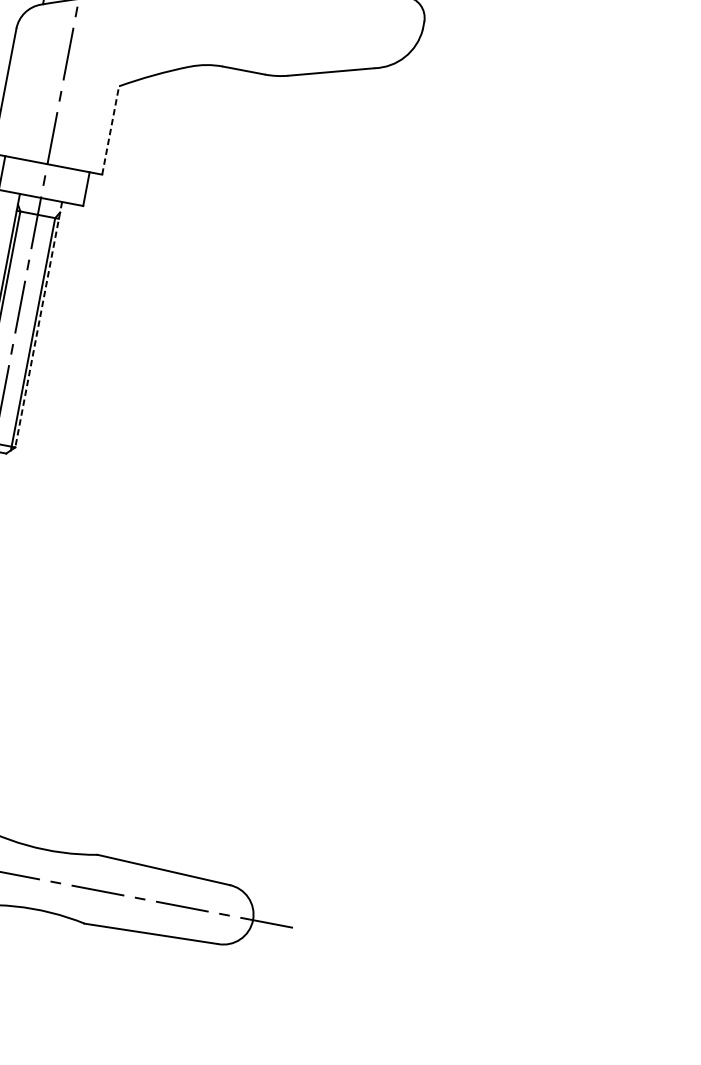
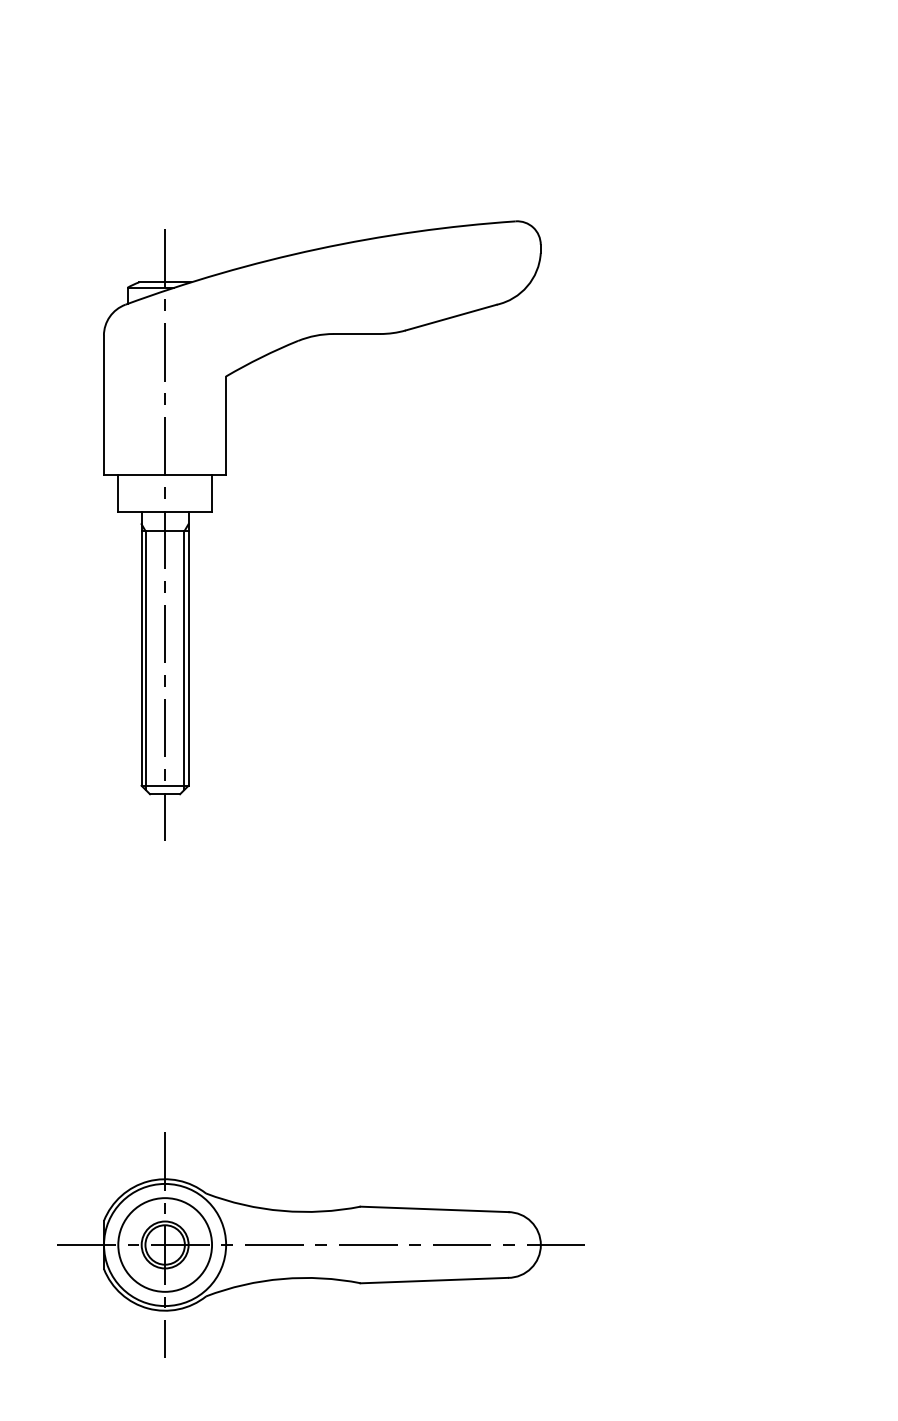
line: (111, 130) -> (226, 425), dashed -> solid
line: (38, 325) -> (188, 649), dashed -> solid

